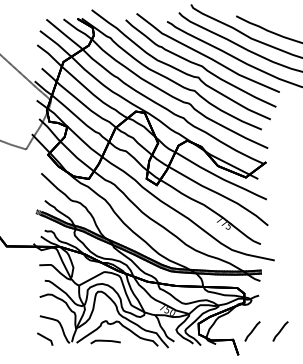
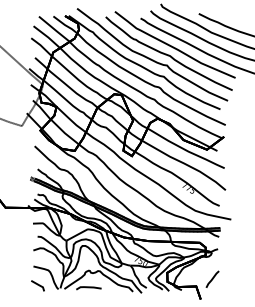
line: (280, 331) -> (236, 279), removed

